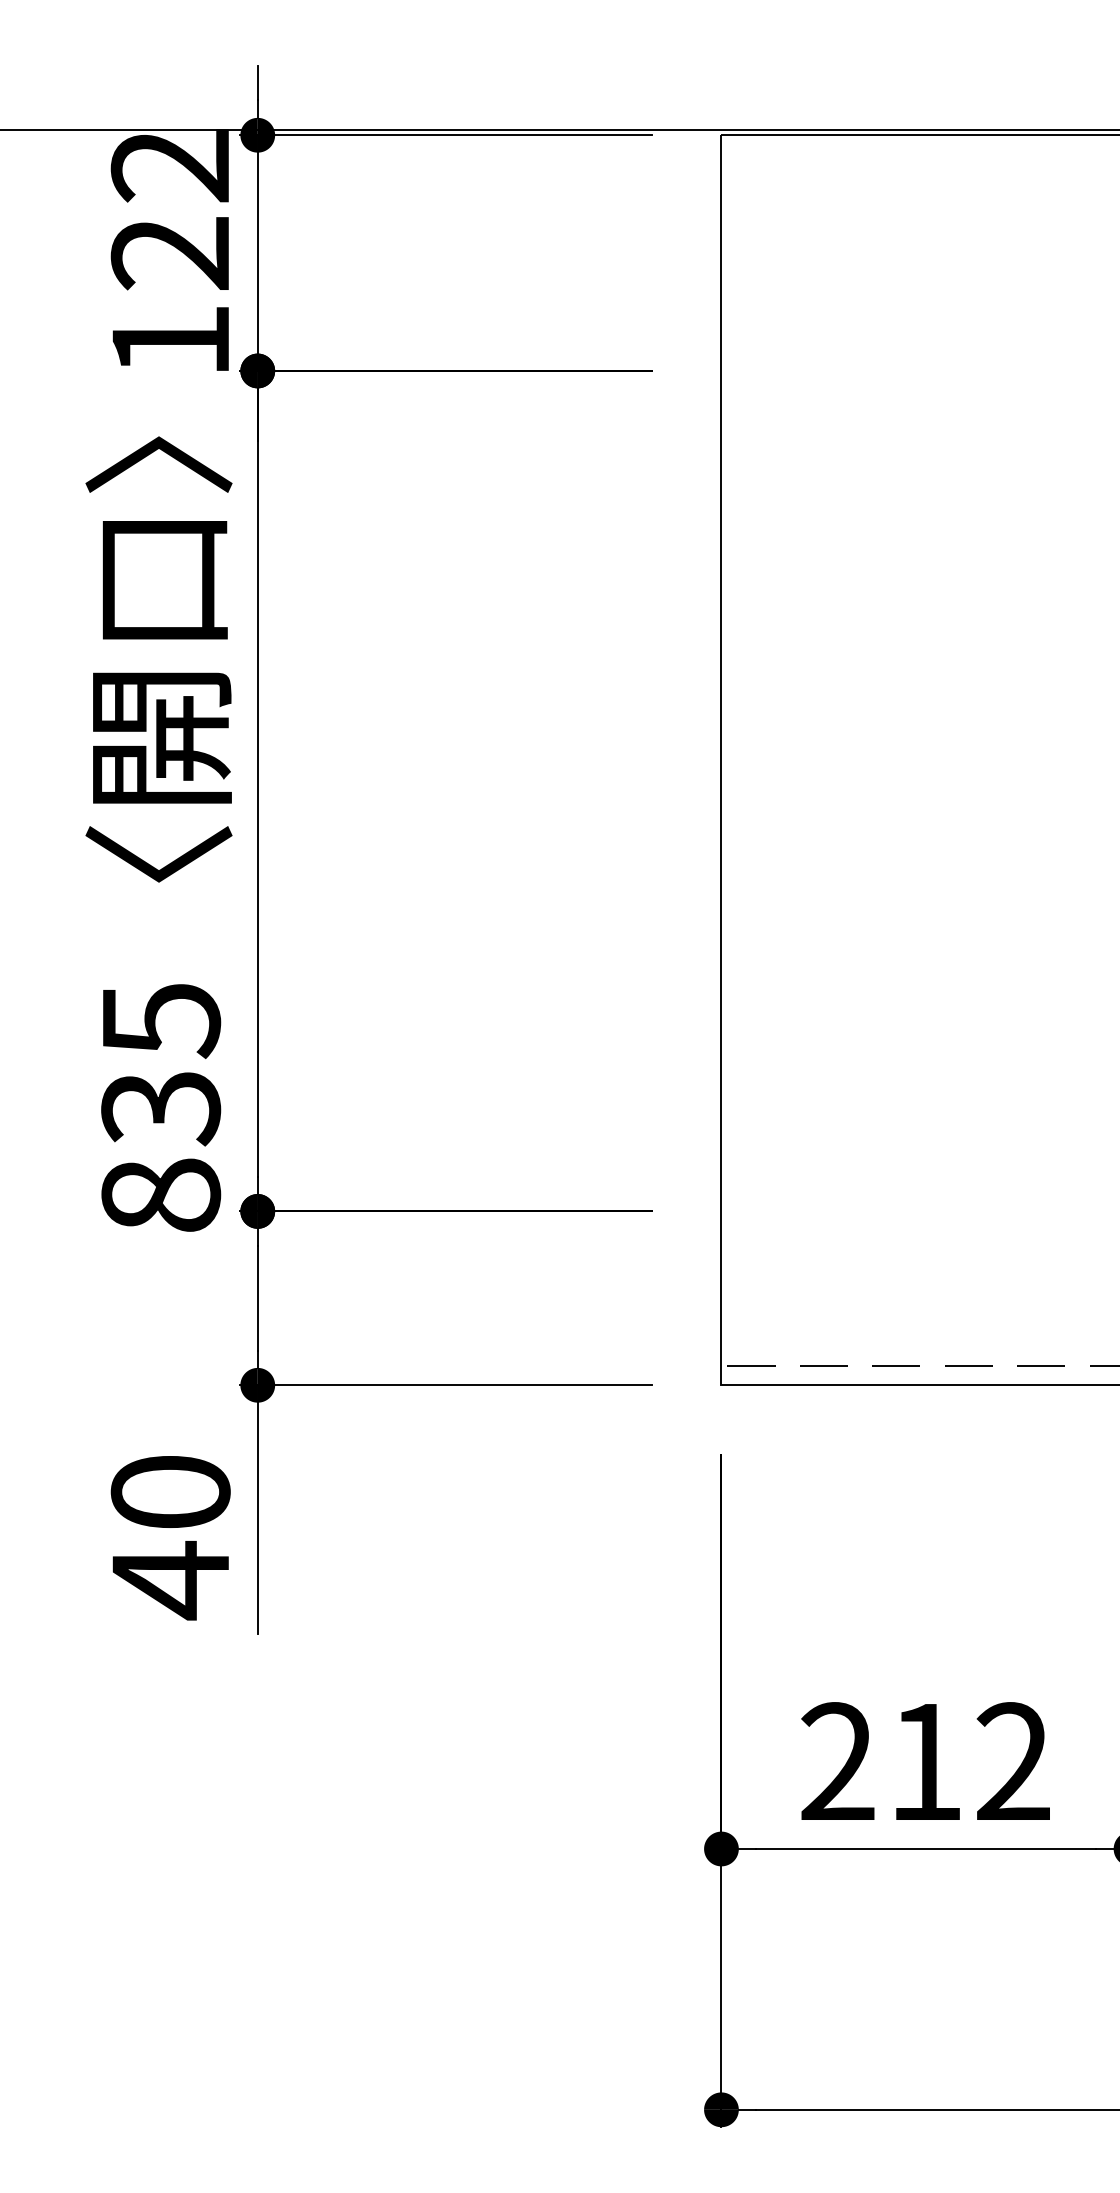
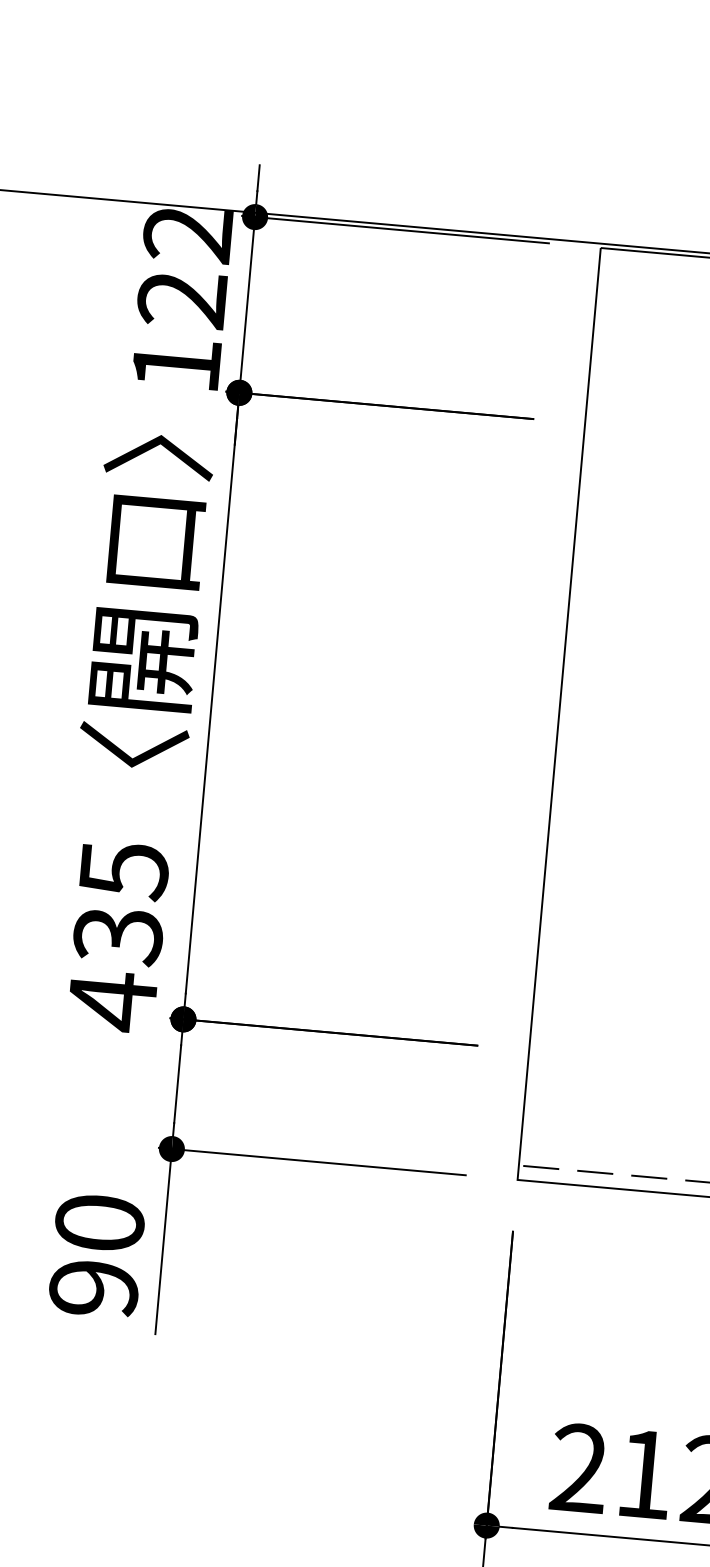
text: (161, 1195) -> (112, 1001), 835 -> 435
text: (170, 1580) -> (93, 1288), 40 -> 90

